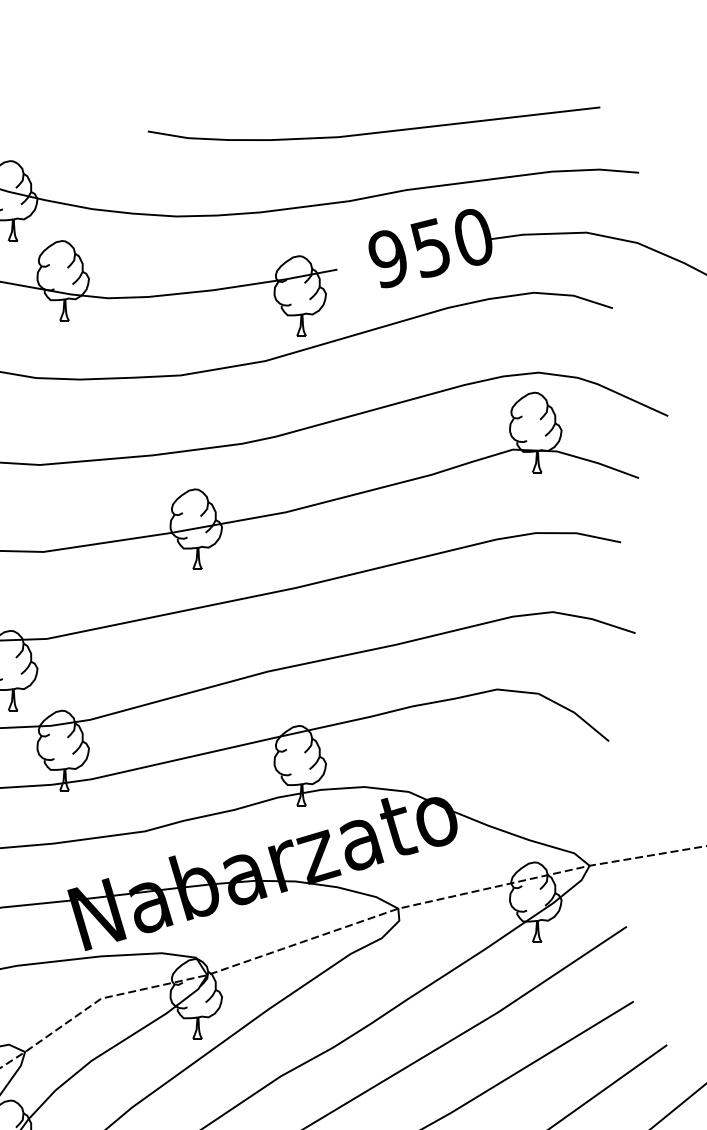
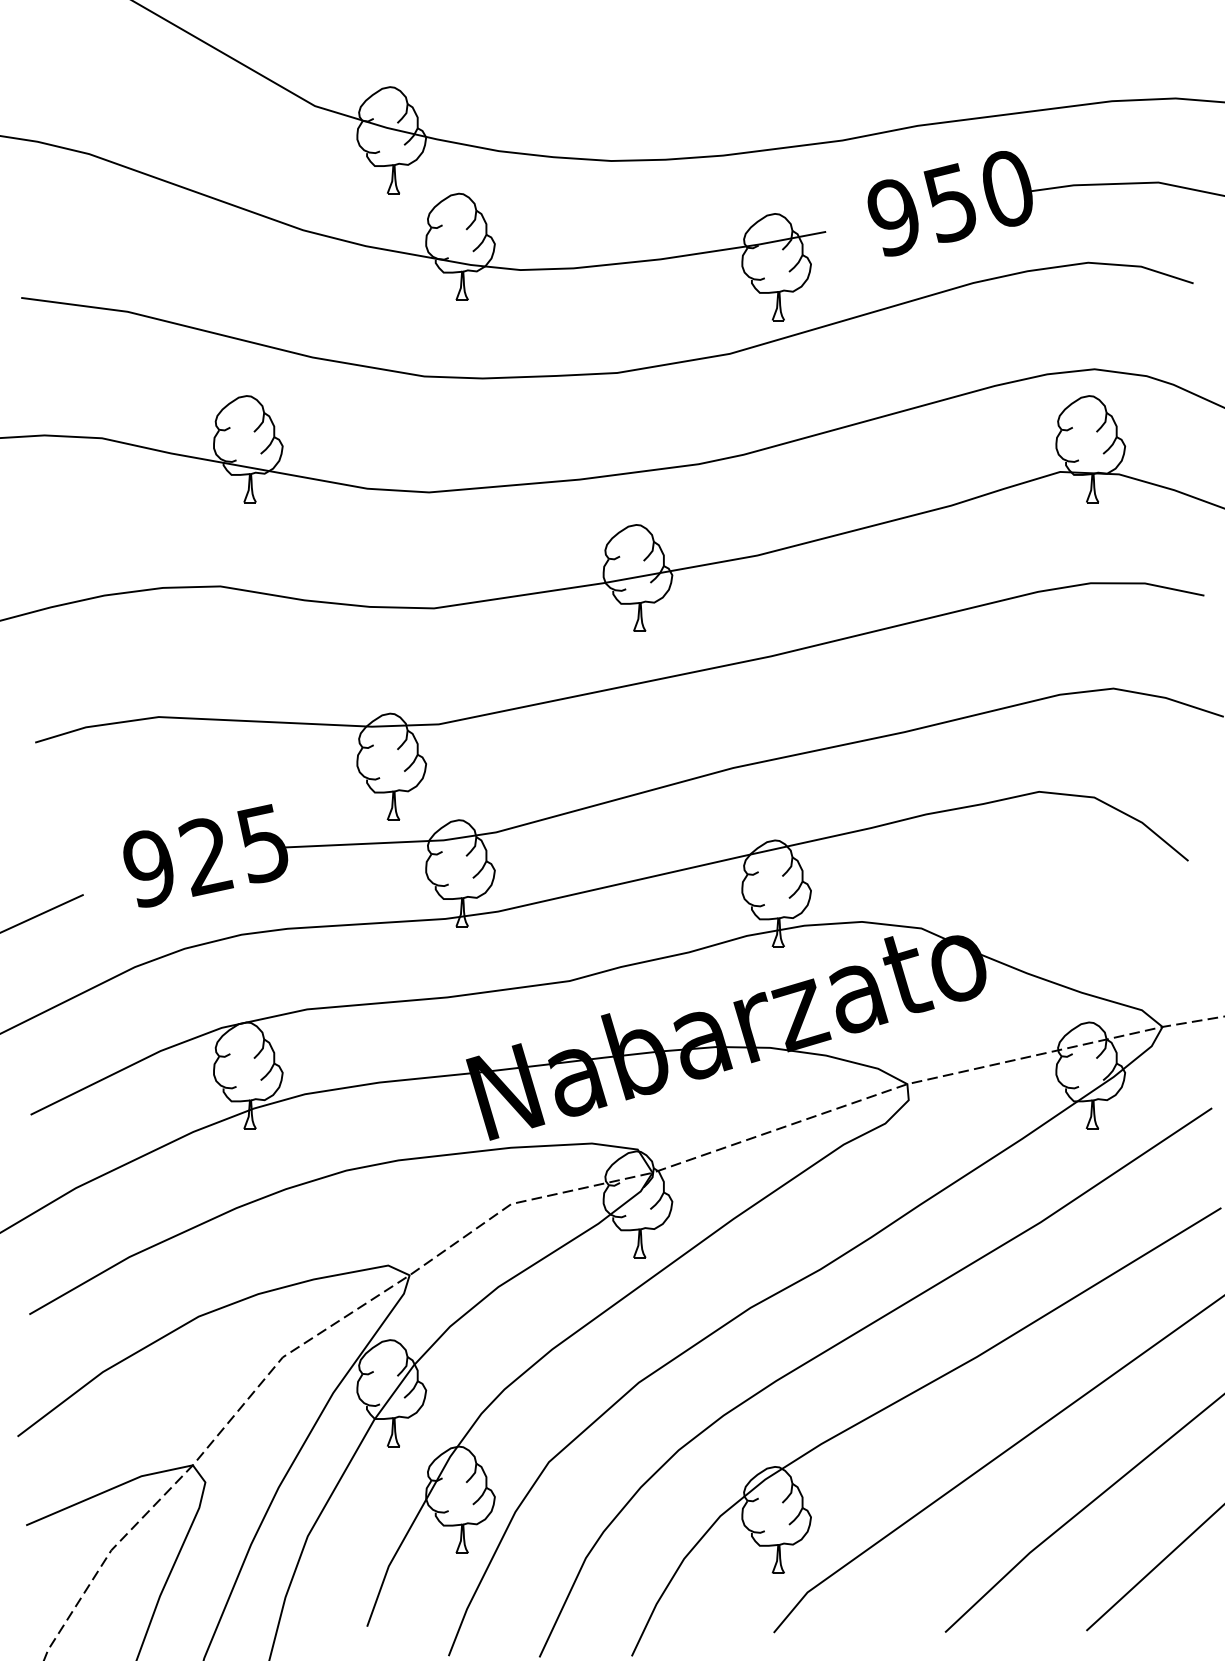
curve: (374, 132) -> (875, 48), removed

